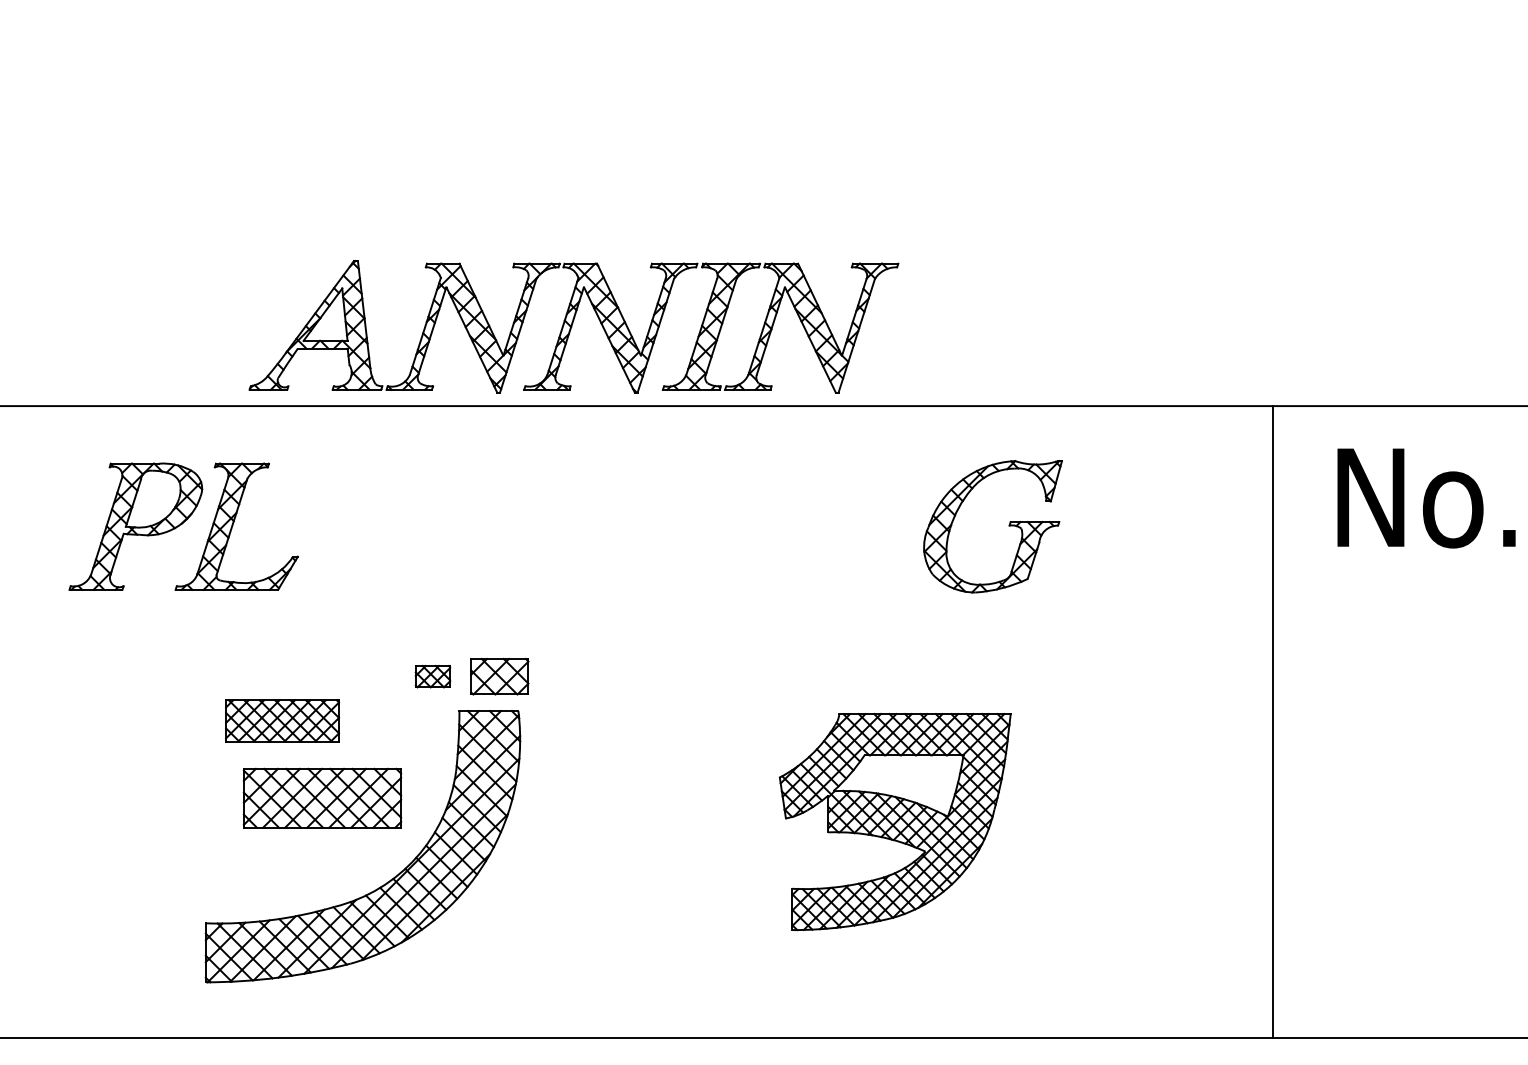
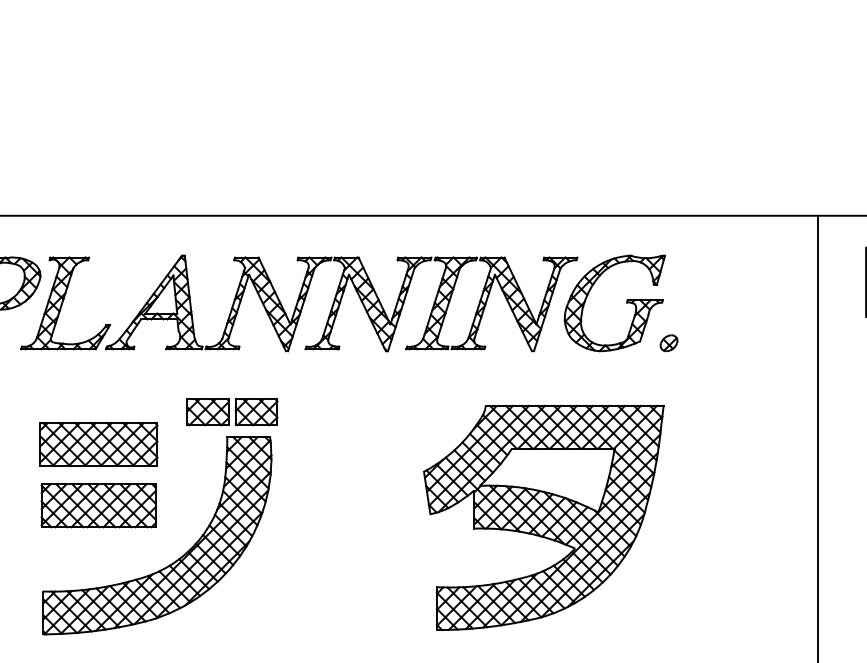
part: (573, 326) -> (341, 303), moved
part: (1067, 581) -> (668, 343), added
part: (432, 676) -> (207, 412), size x1.67
part: (282, 720) -> (98, 444), size x1.43
part: (322, 797) -> (98, 505), moved
part: (895, 821) -> (544, 517), size x1.43

